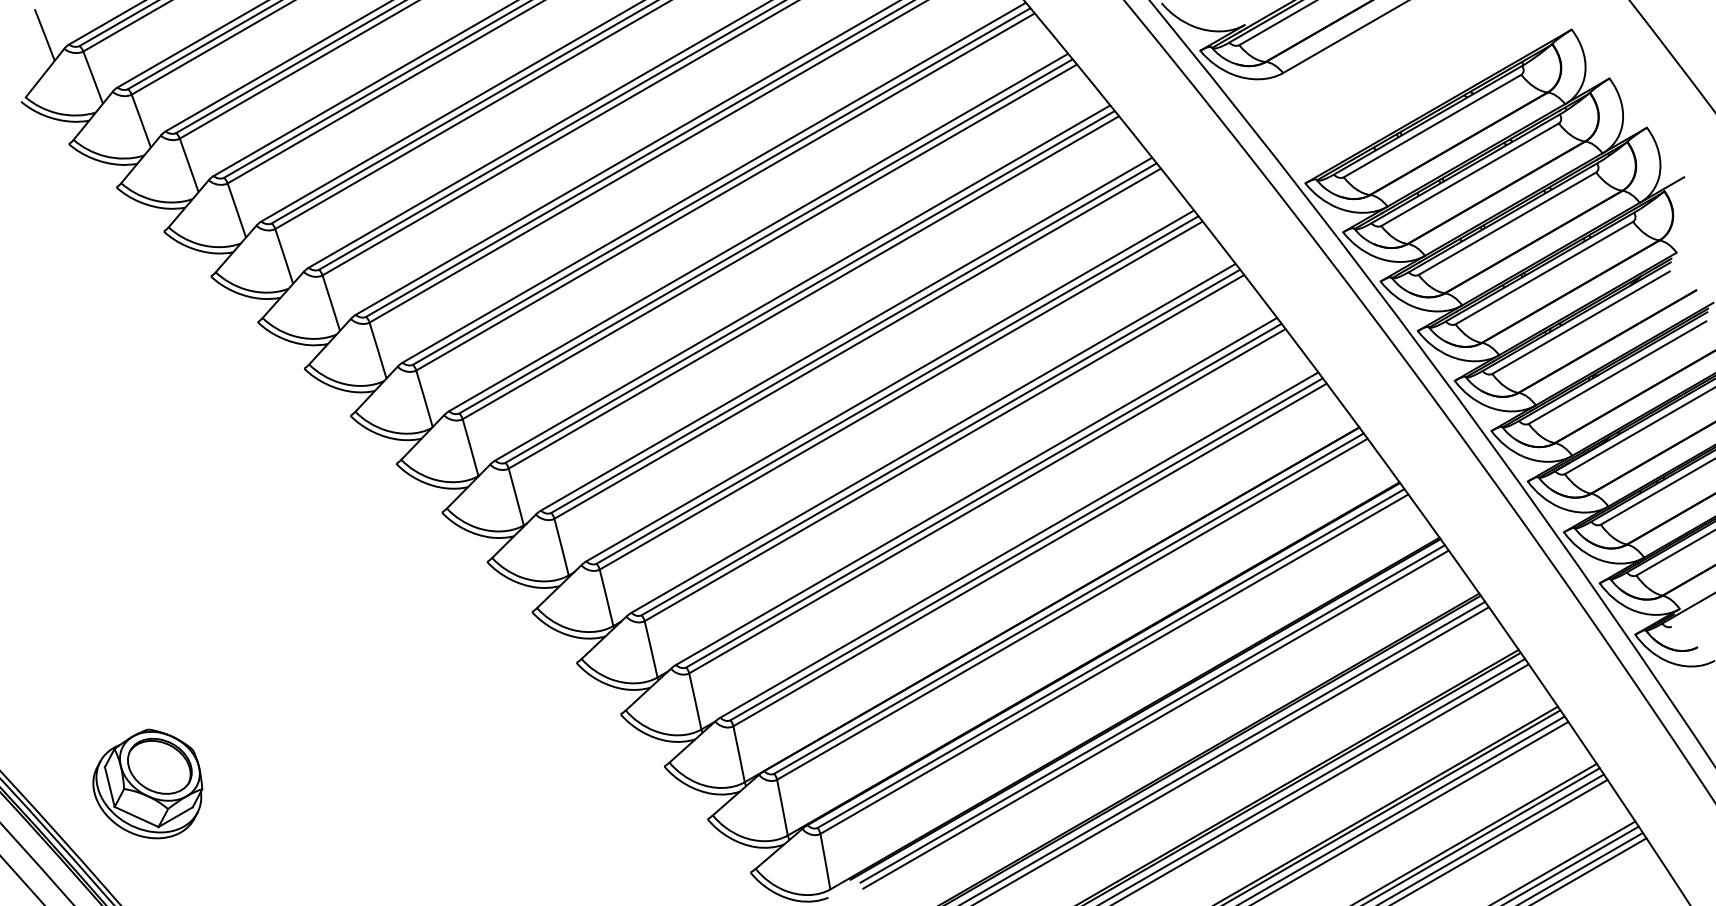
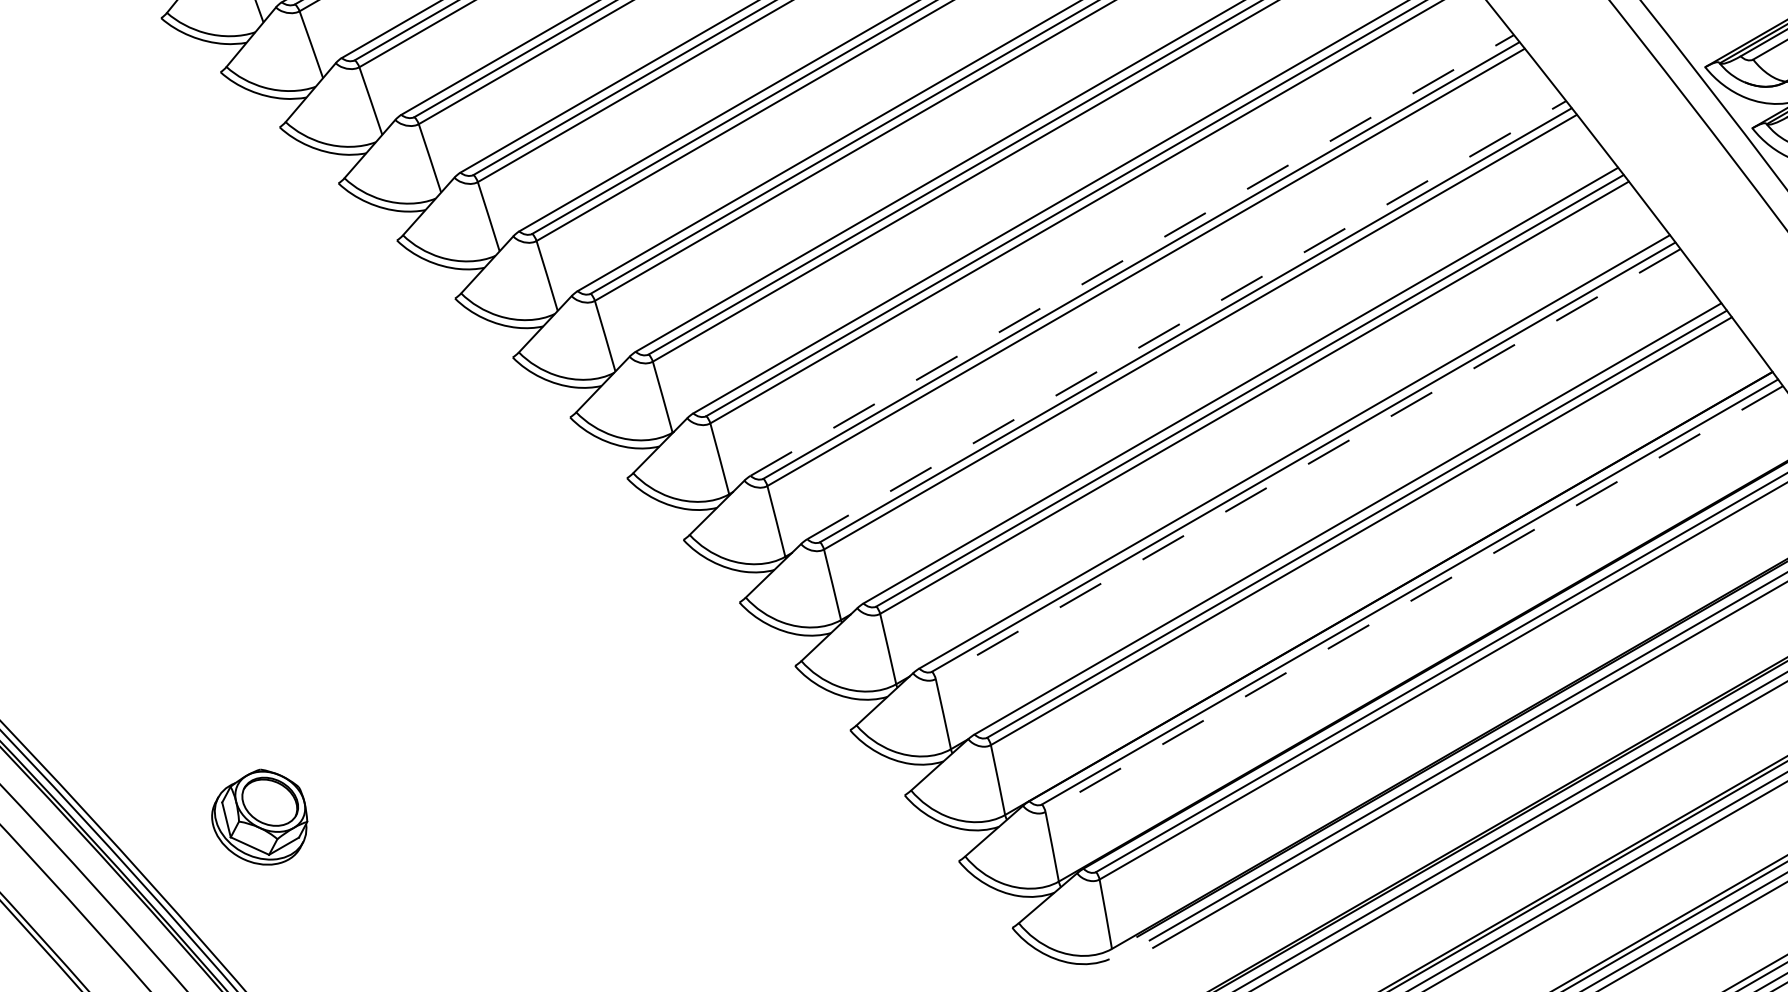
line: (846, 334) -> (1132, 255), solid -> dashed
line: (890, 385) -> (1187, 319), solid -> dashed
line: (986, 501) -> (1307, 464), solid -> dashed
line: (1072, 609) -> (1414, 599), solid -> dashed
part: (147, 783) -> (259, 816), size x0.7

